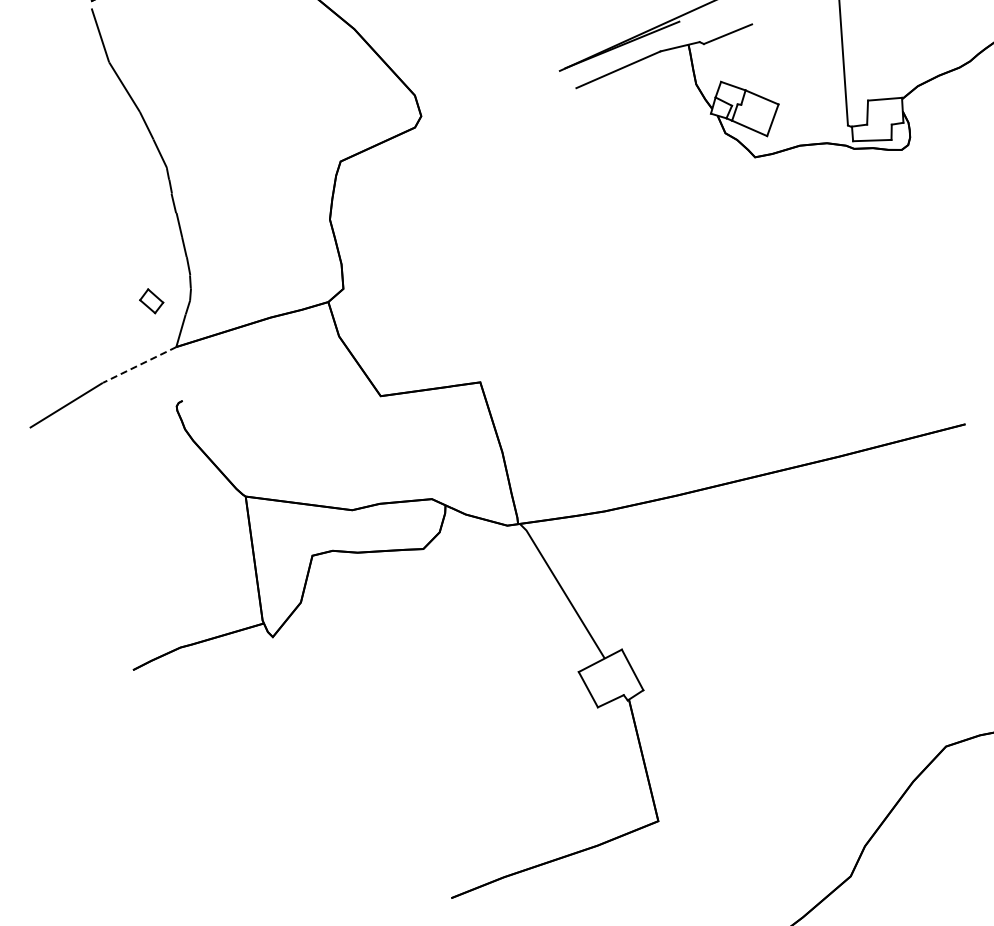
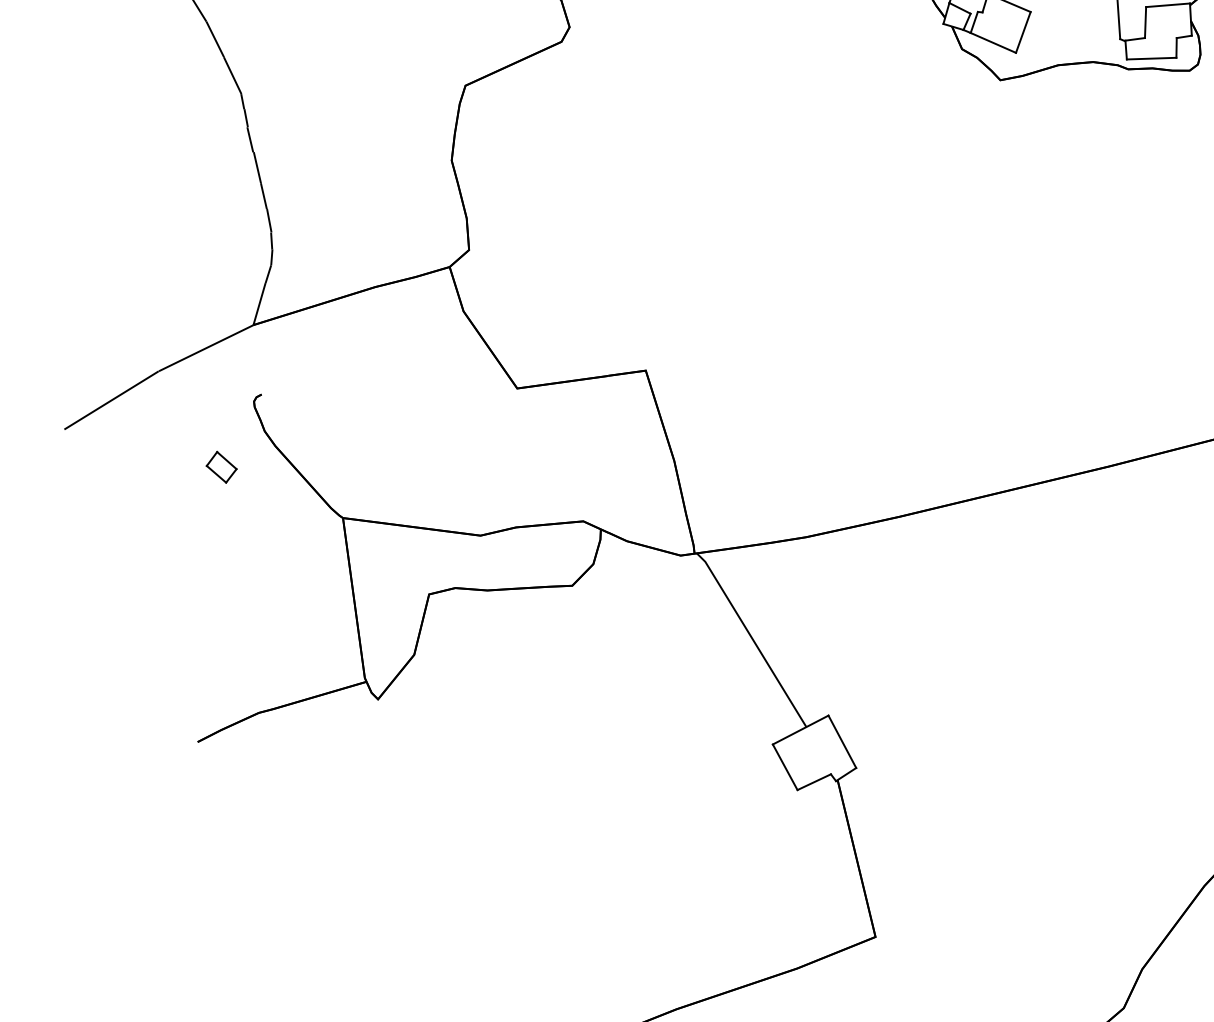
part: (151, 301) -> (221, 467), moved
line: (139, 364) -> (205, 347), dashed -> solid

